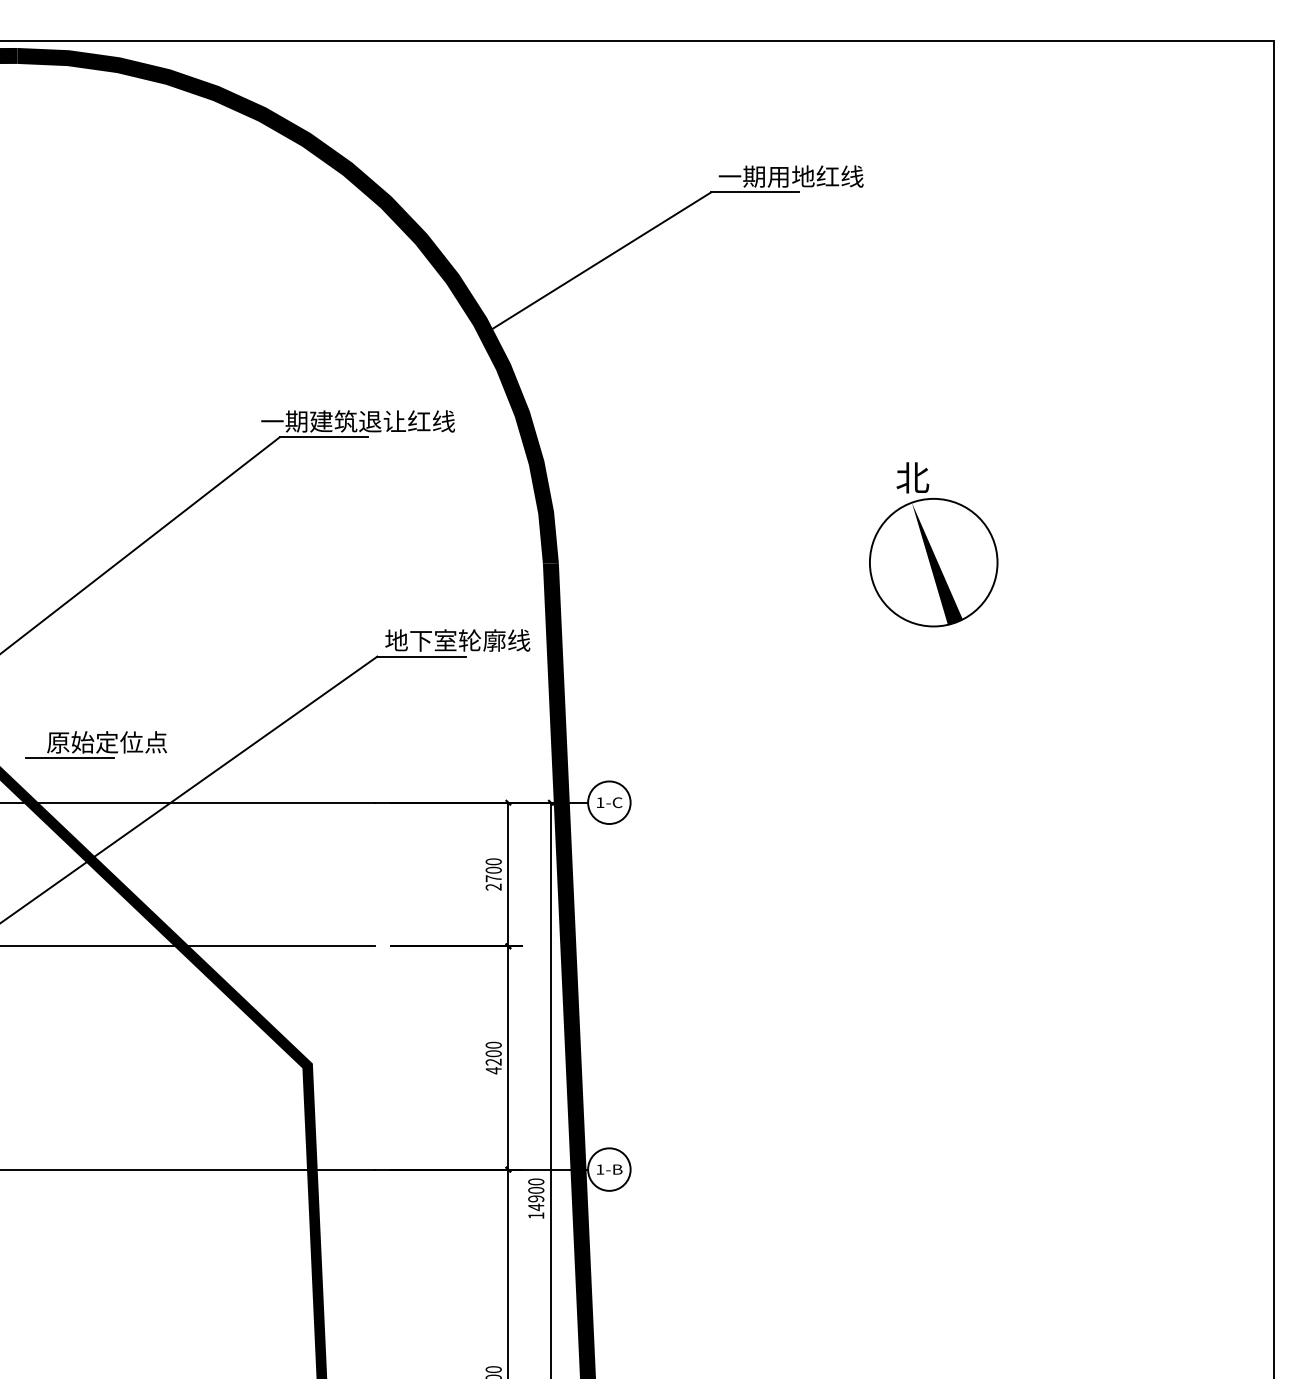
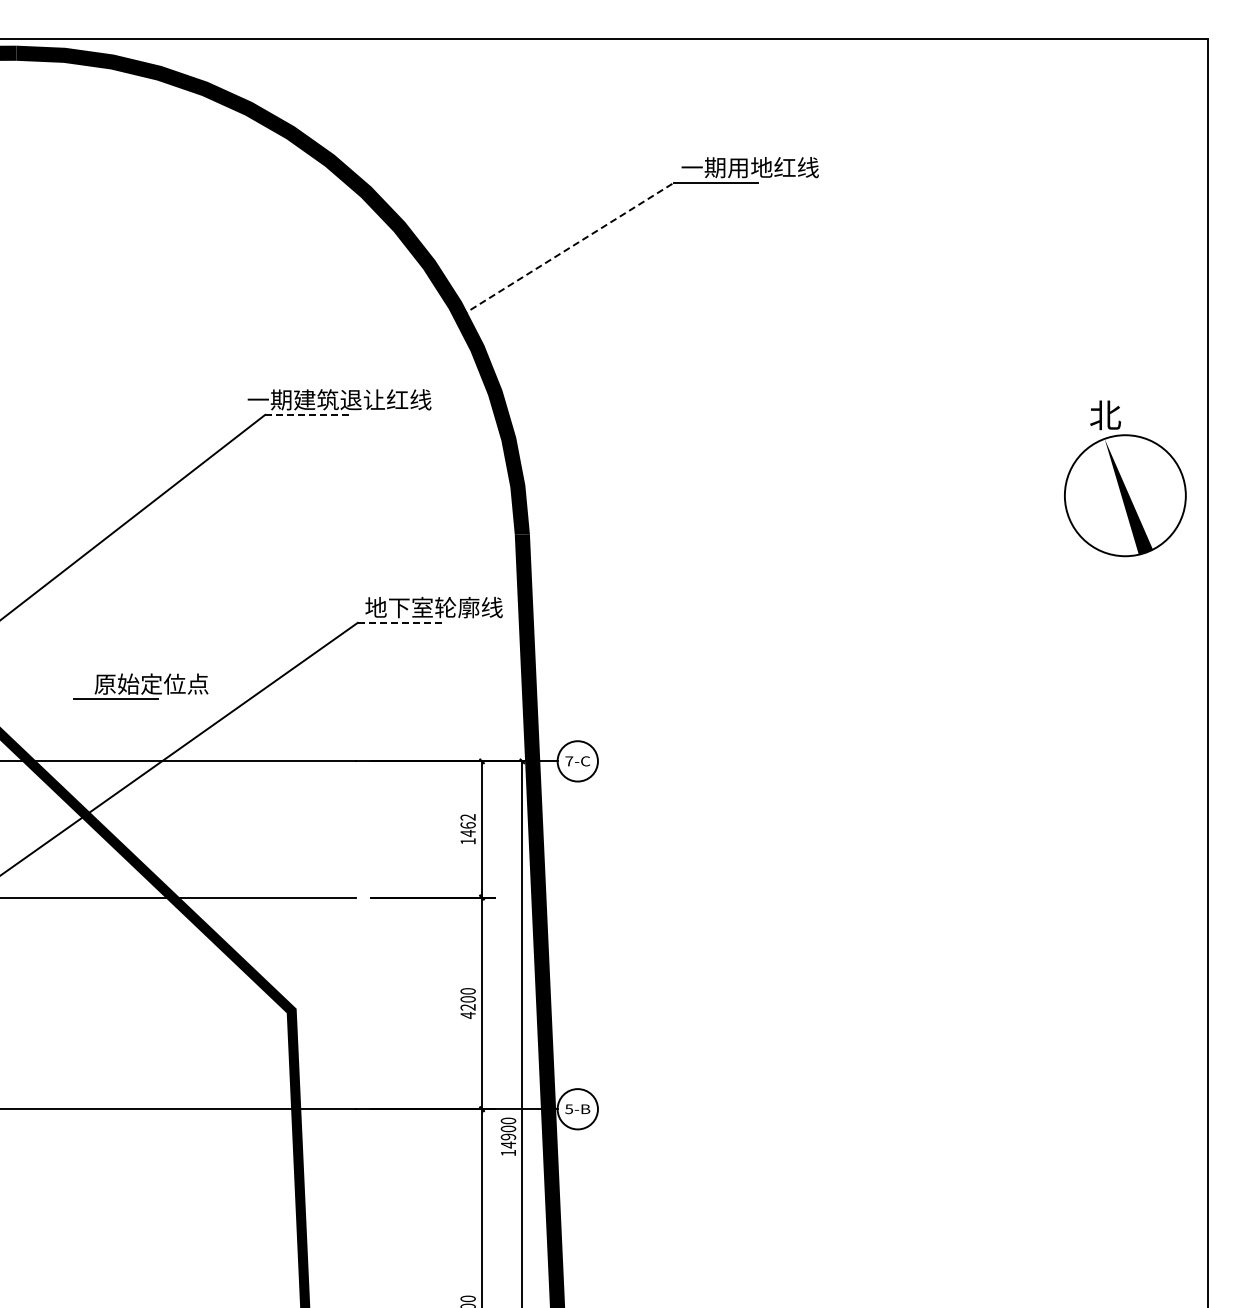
line: (598, 262) -> (567, 249), solid -> dashed
line: (324, 436) -> (307, 414), solid -> dashed
part: (933, 544) -> (1125, 478), moved
line: (421, 656) -> (399, 622), solid -> dashed
part: (95, 744) -> (140, 686), moved
text: (600, 802) -> (569, 761), 1-C -> 7-C
text: (493, 874) -> (467, 829), 2700 -> 1462
text: (599, 1169) -> (568, 1109), 1-B -> 5-B

